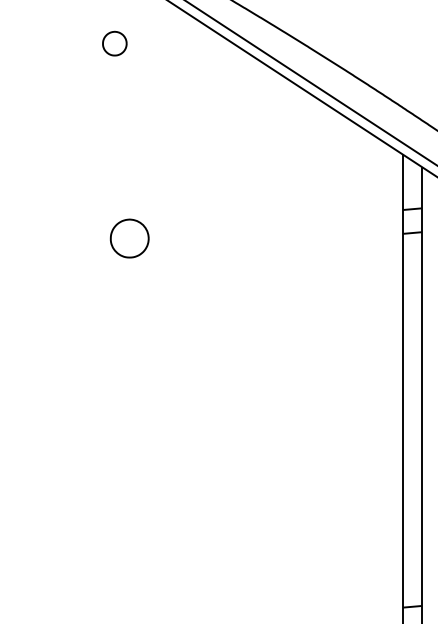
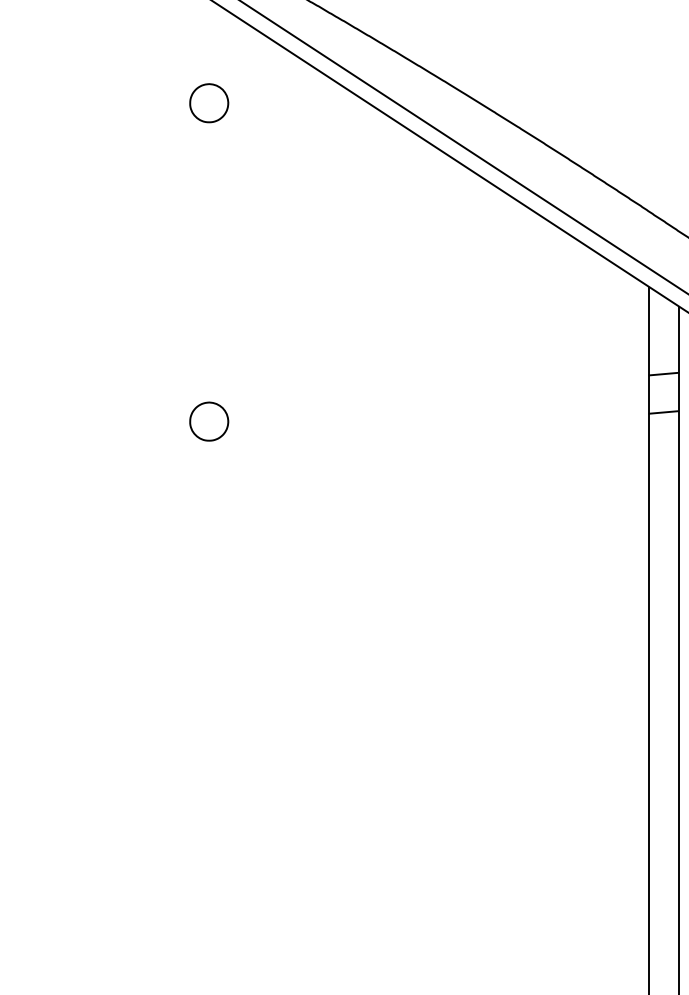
part: (114, 43) -> (208, 102), moved
part: (129, 238) -> (208, 421), size x0.62

